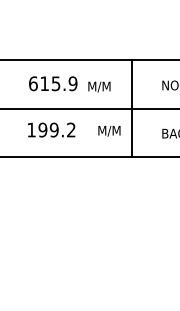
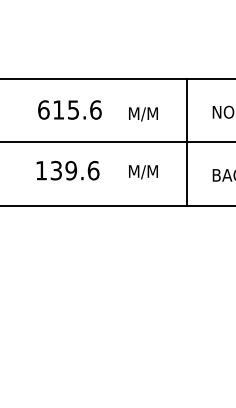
text: (72, 83) -> (95, 109), 615.9 -> 615.6
text: (99, 86) -> (143, 113), moved
line: (132, 108) -> (186, 142), moved
text: (56, 129) -> (74, 169), 199.2 -> 139.6

